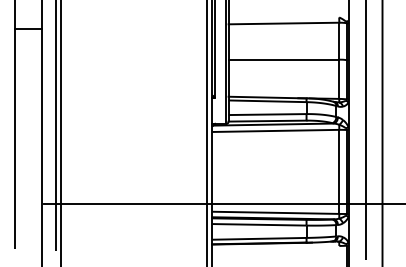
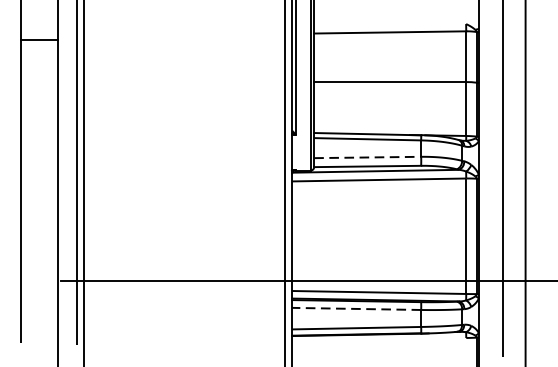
line: (266, 114) -> (366, 157), solid -> dashed
line: (258, 224) -> (355, 308), solid -> dashed

